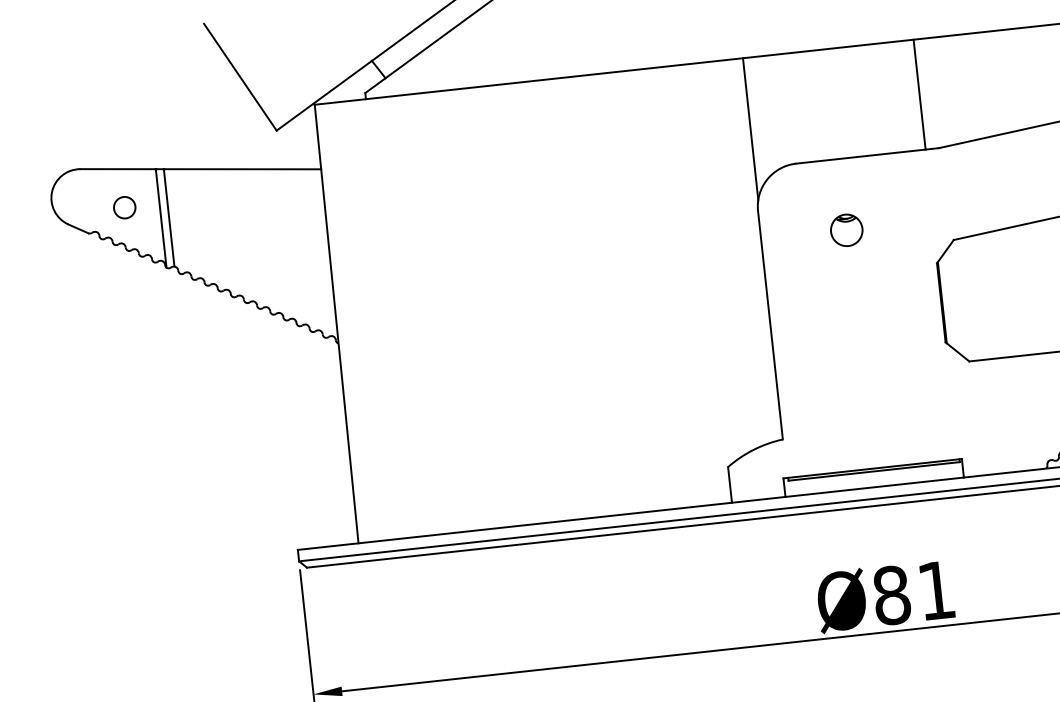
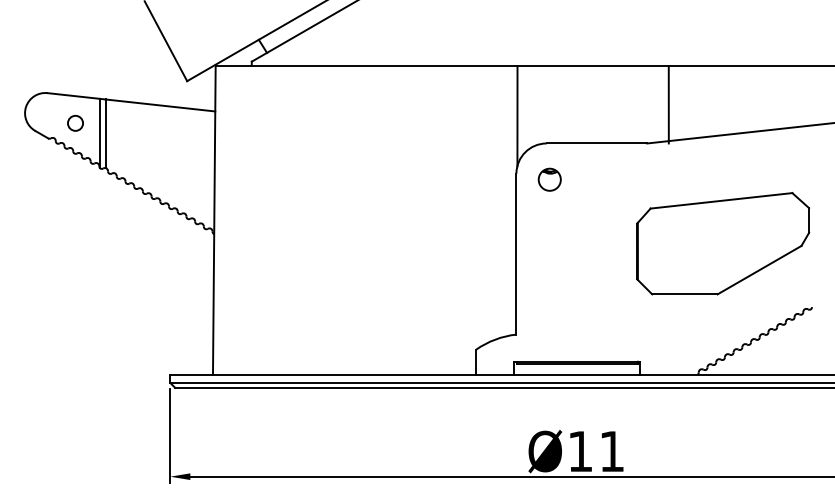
line: (919, 94) -> (668, 104), moved
part: (846, 230) -> (549, 179), moved
text: (891, 595) -> (580, 451), Ø81 -> Ø11

